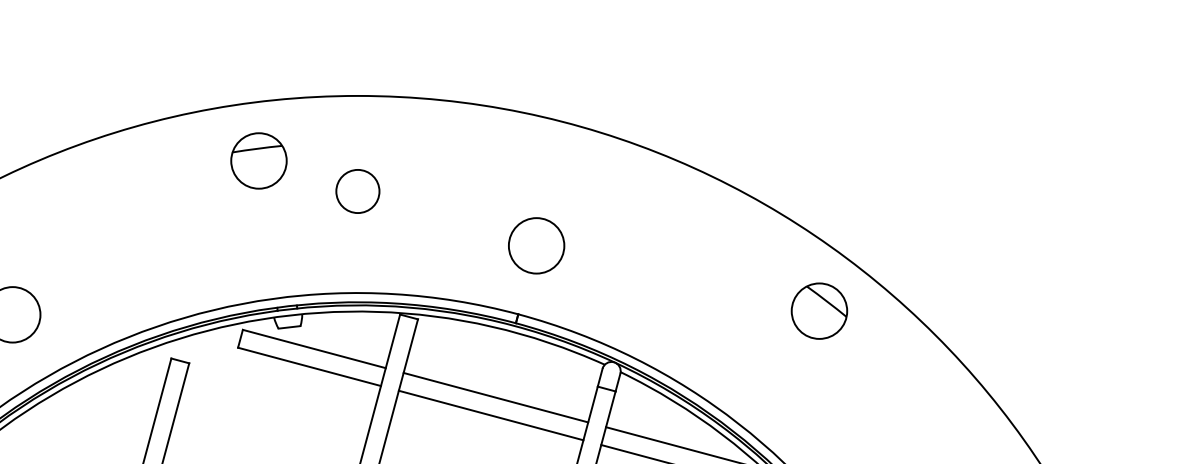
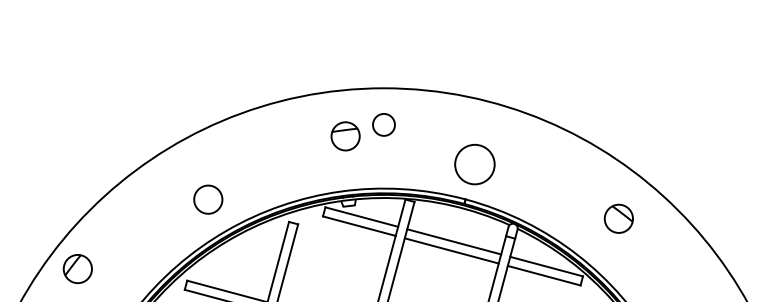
part: (258, 161) -> (345, 136), moved
circle: (356, 190) -> (383, 124), moved
circle: (535, 245) -> (474, 164), size x1.4
part: (818, 310) -> (618, 218), moved

